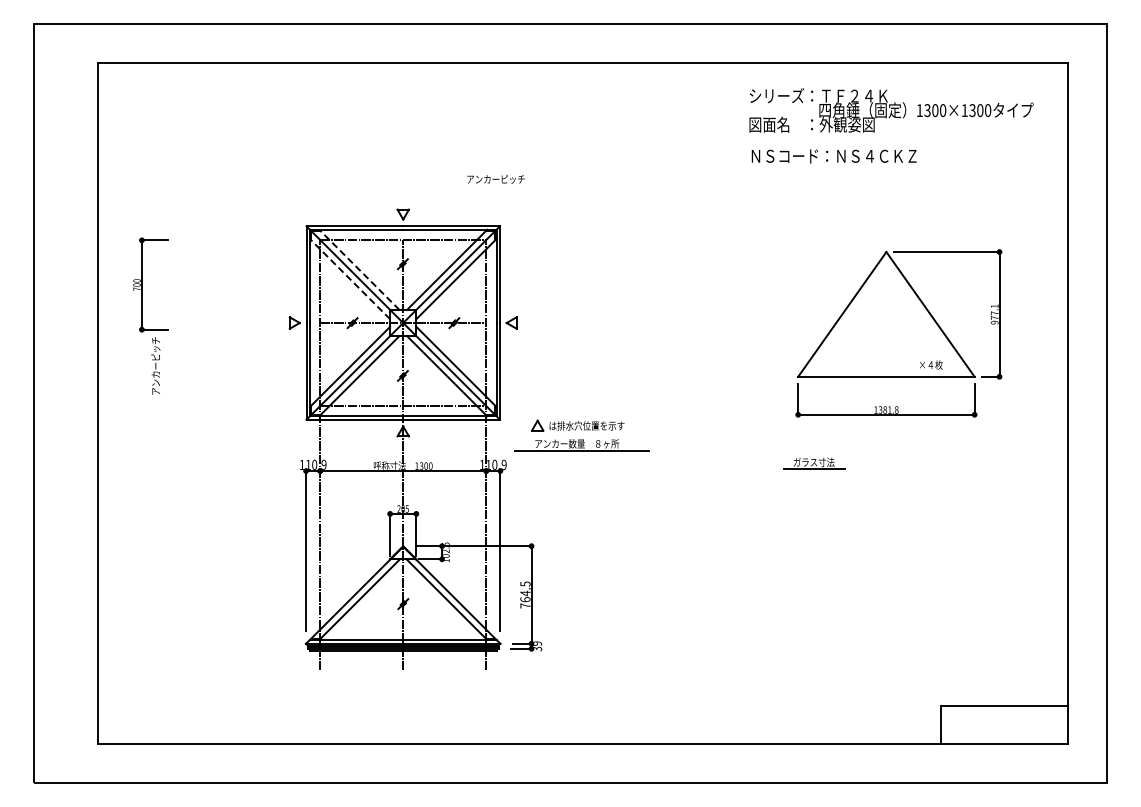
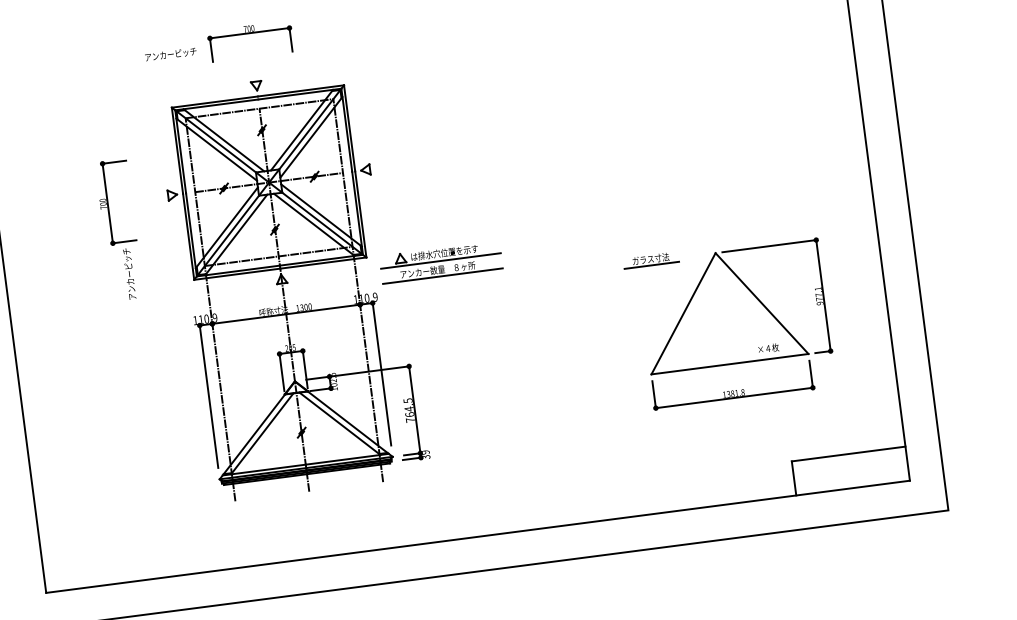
part: (402, 155) -> (249, 33), added
text: (495, 179) -> (170, 54), moved
line: (359, 269) -> (224, 140), dashed -> solid
line: (350, 279) -> (217, 149), dashed -> solid
part: (142, 315) -> (111, 230), moved
part: (898, 333) -> (735, 324), moved
line: (581, 434) -> (440, 261), added

